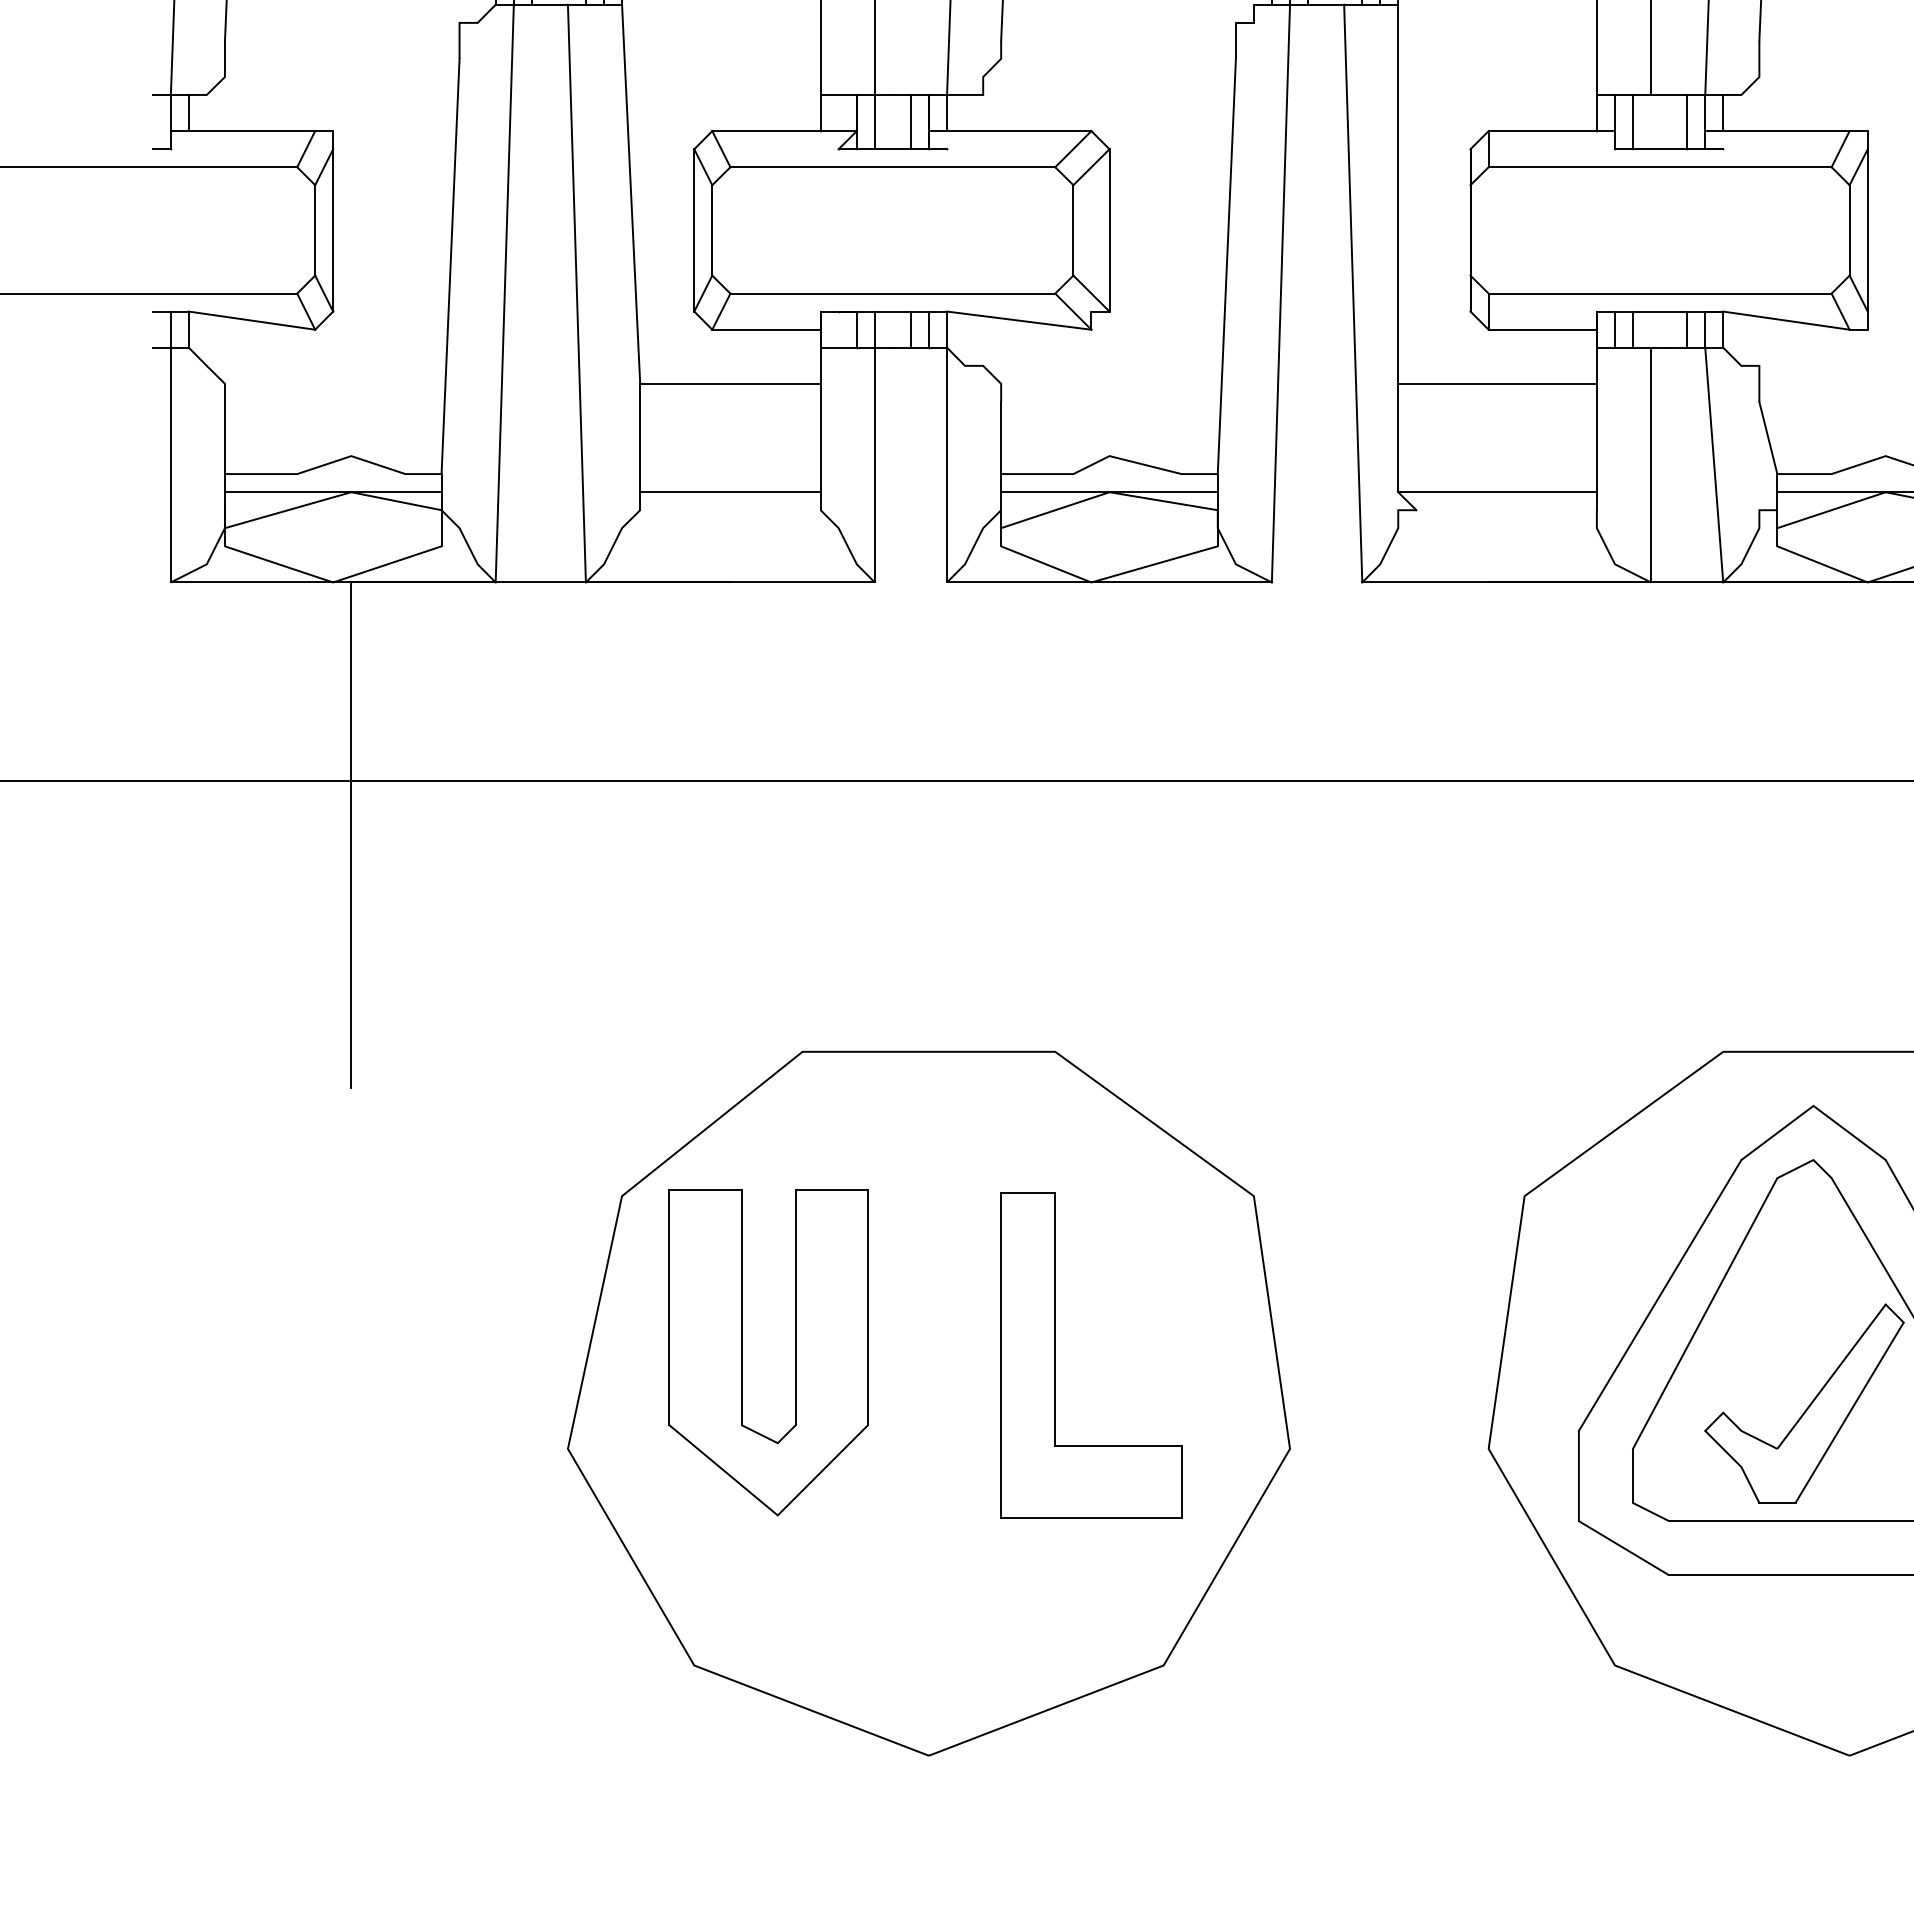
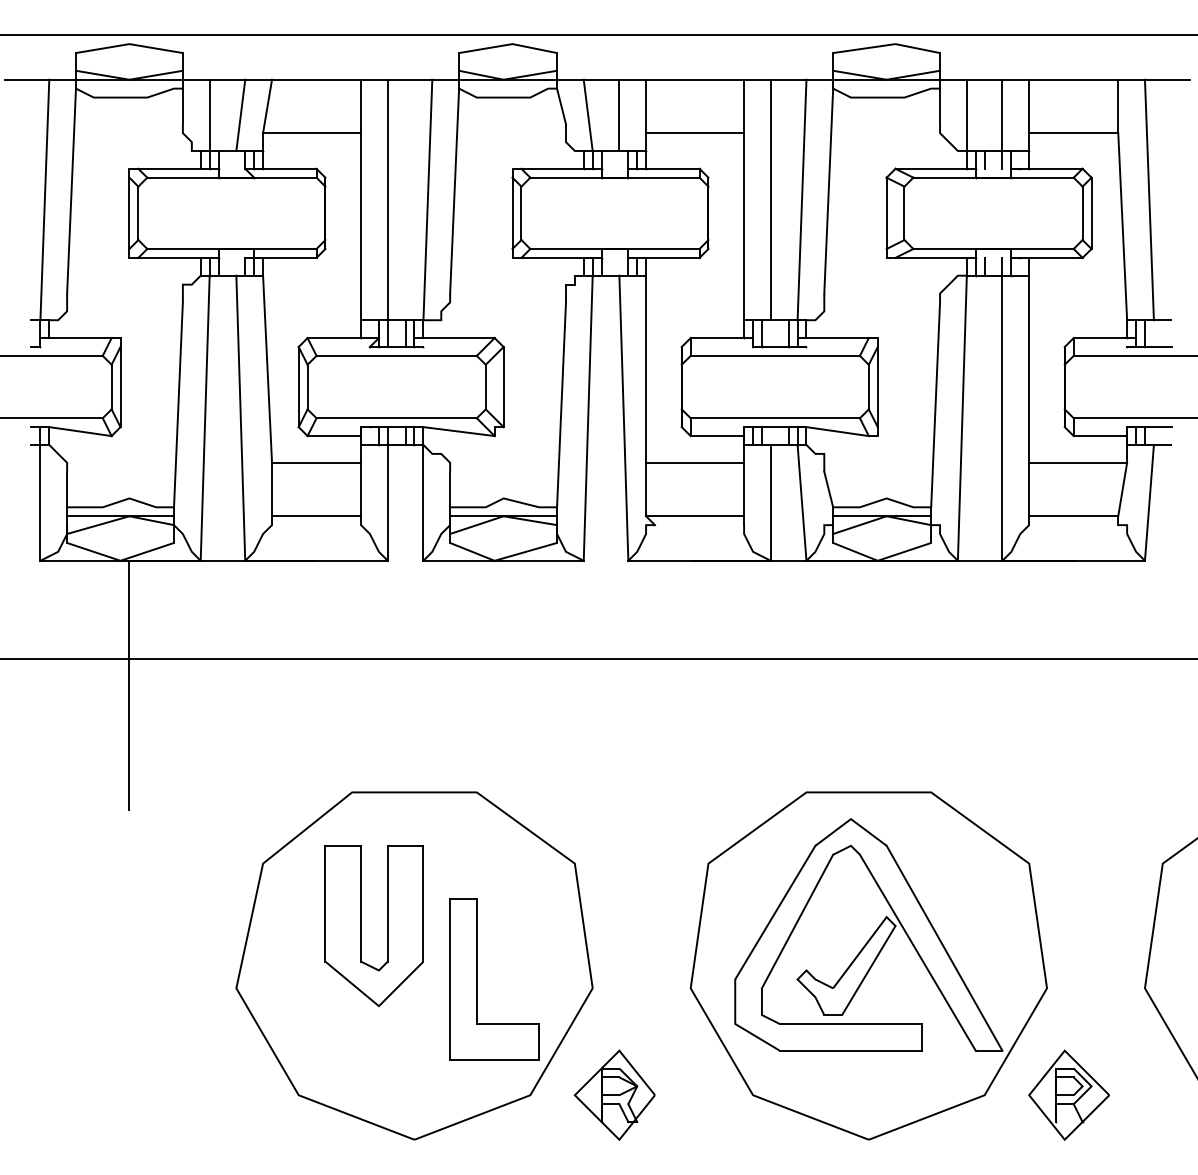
part: (742, 1353) -> (361, 926), moved
part: (1056, 1355) -> (477, 979), moved
part: (1334, 1664) -> (614, 1094), added

